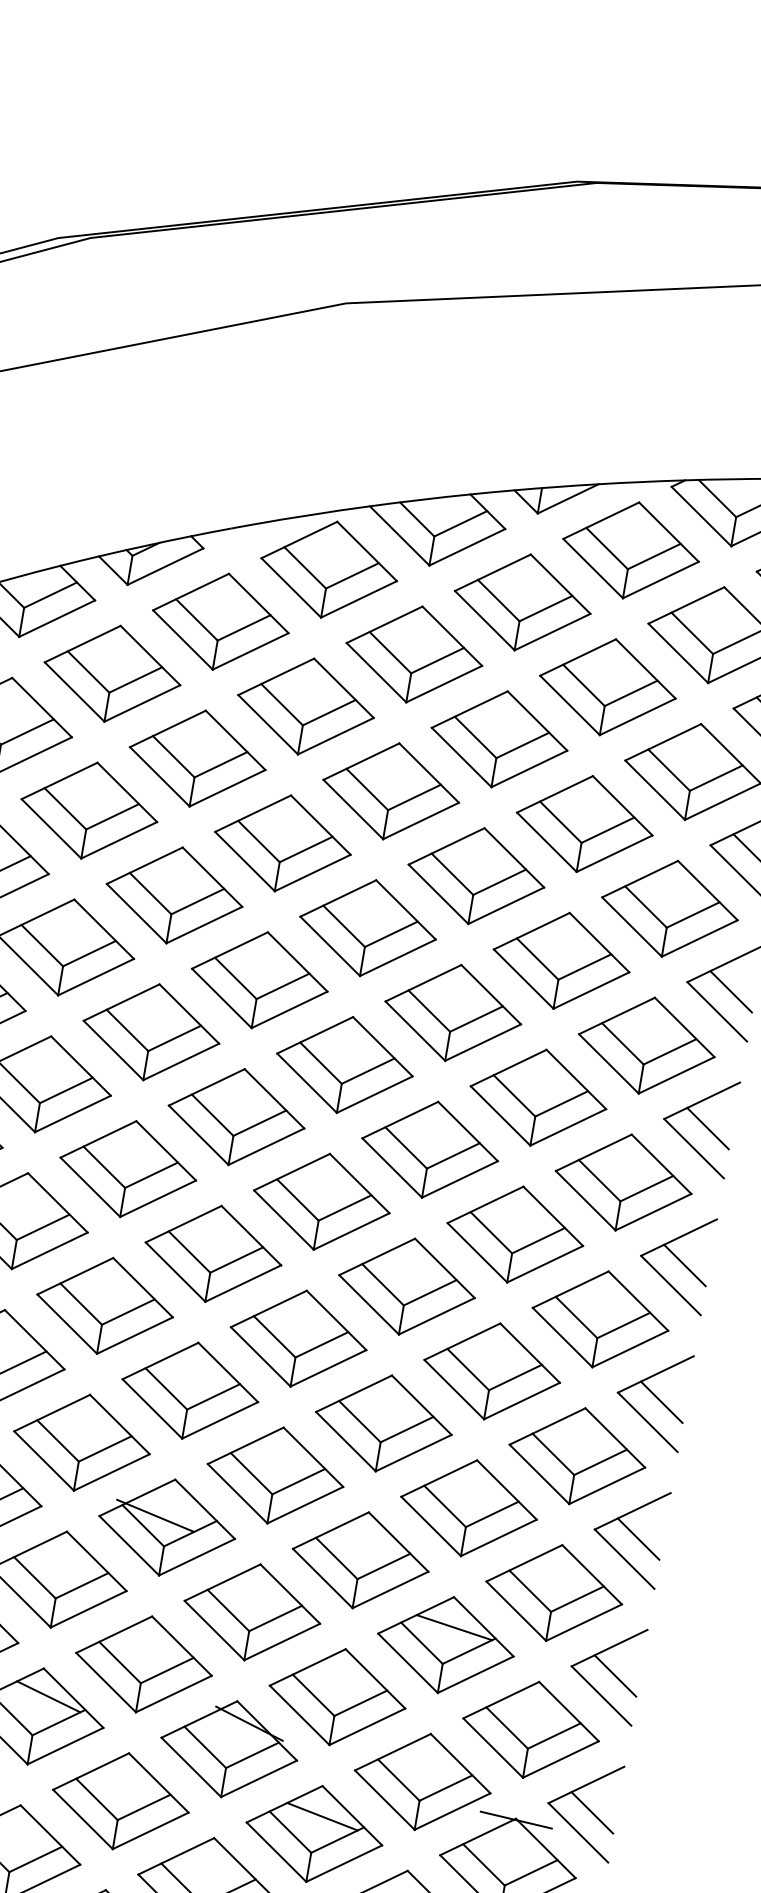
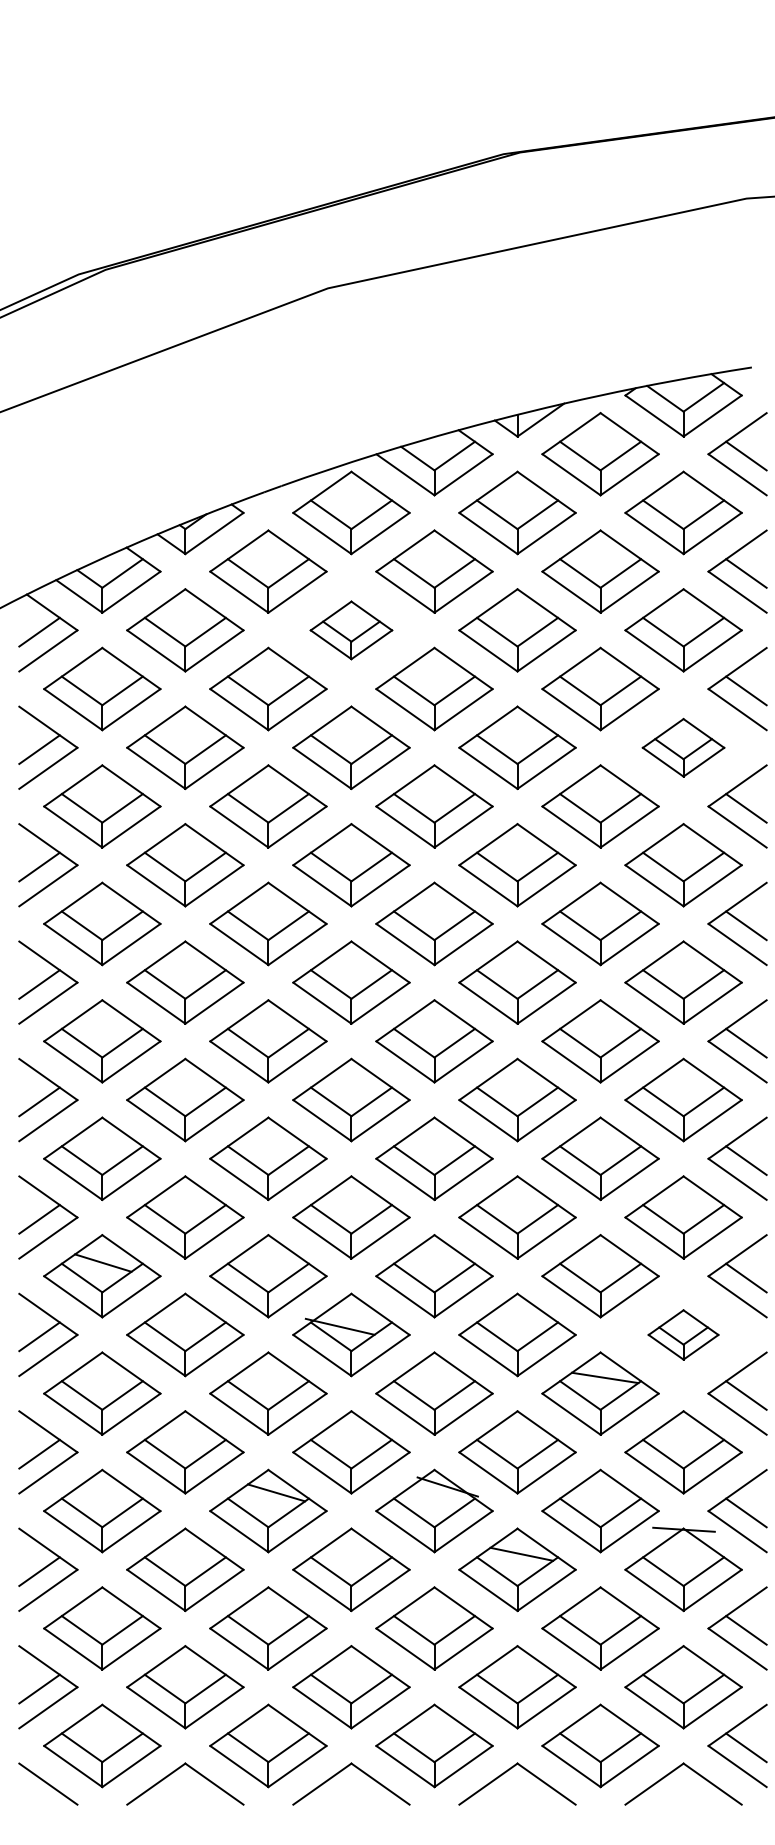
part: (306, 706) -> (351, 630), size x0.7
part: (669, 908) -> (683, 747), size x0.7
part: (554, 1592) -> (683, 1334), size x0.6

